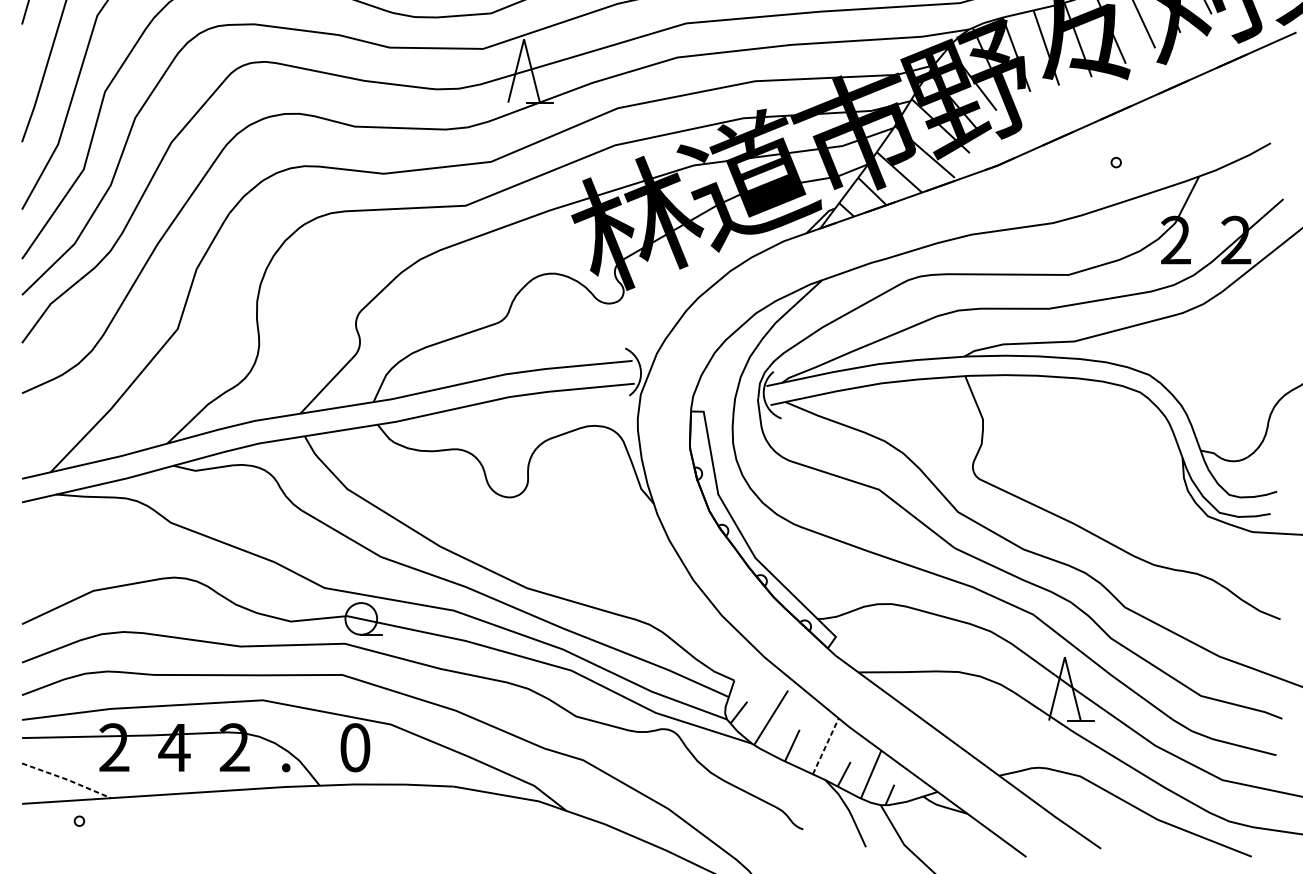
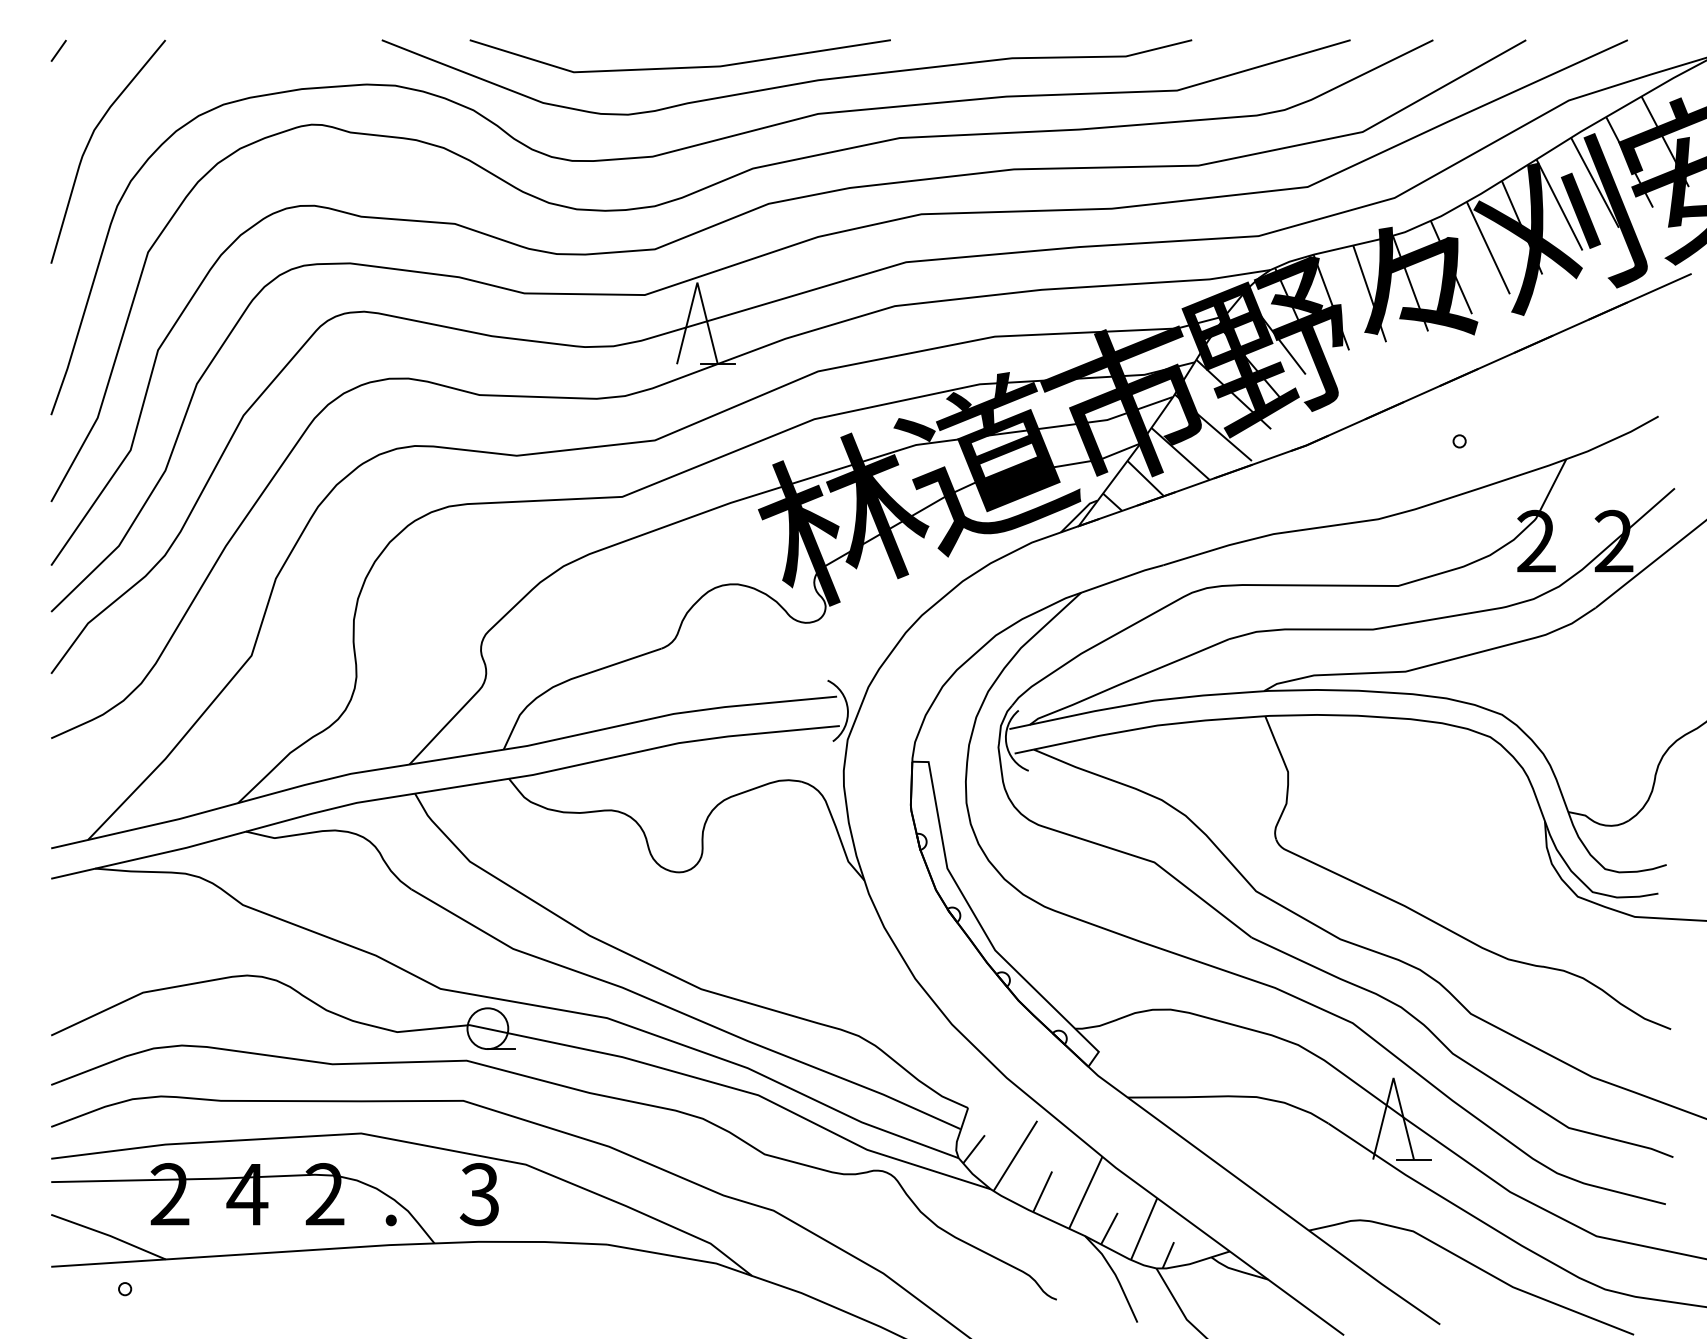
line: (825, 746) -> (1085, 1192), dashed -> solid
text: (354, 747) -> (479, 1194), 0 -> 3
line: (68, 779) -> (110, 1235), dashed -> solid

